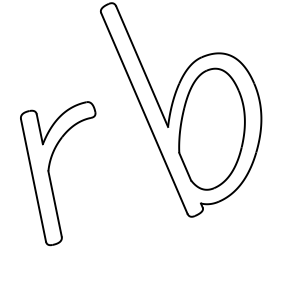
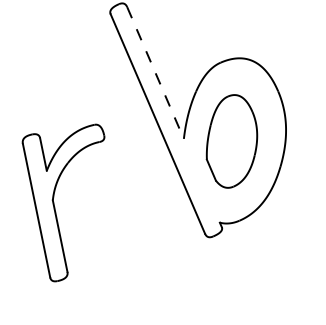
line: (142, 67) -> (155, 73), solid -> dashed
part: (211, 129) -> (231, 141), size x0.7
part: (49, 173) -> (54, 202), moved

